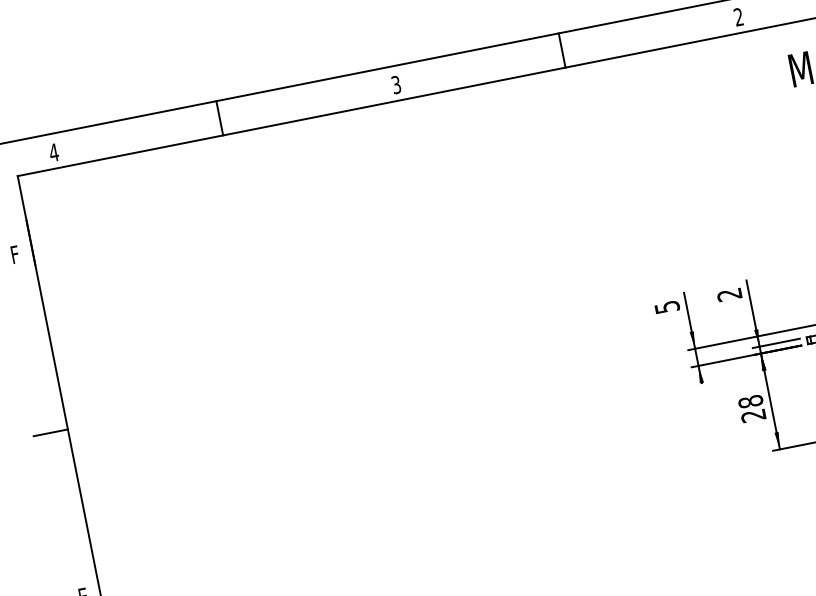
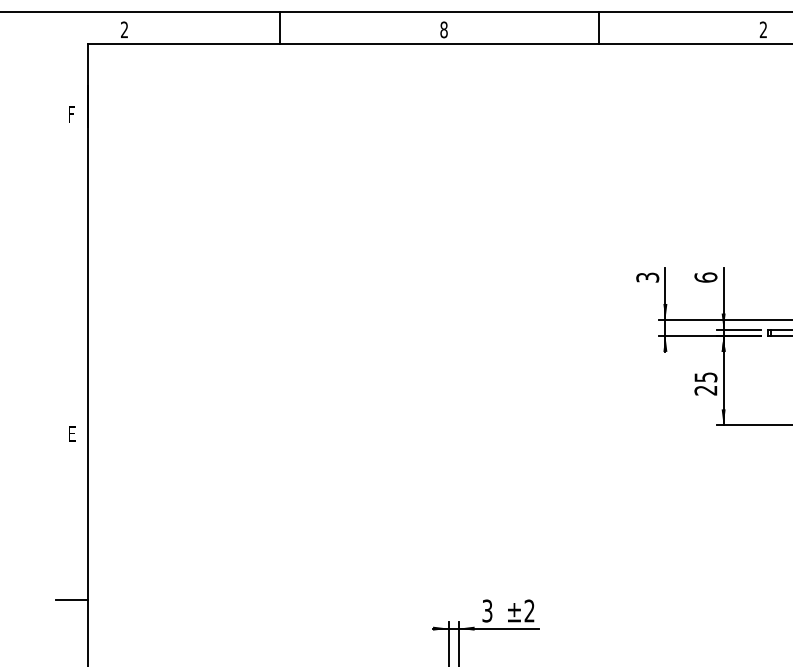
text: (395, 84) -> (443, 29), 3 -> 8
text: (53, 152) -> (124, 29), 4 -> 2
text: (729, 294) -> (705, 277), 2 -> 6
text: (666, 307) -> (647, 277), 5 -> 3
text: (750, 401) -> (705, 377), 28 -> 25
line: (50, 432) -> (71, 280), removed

